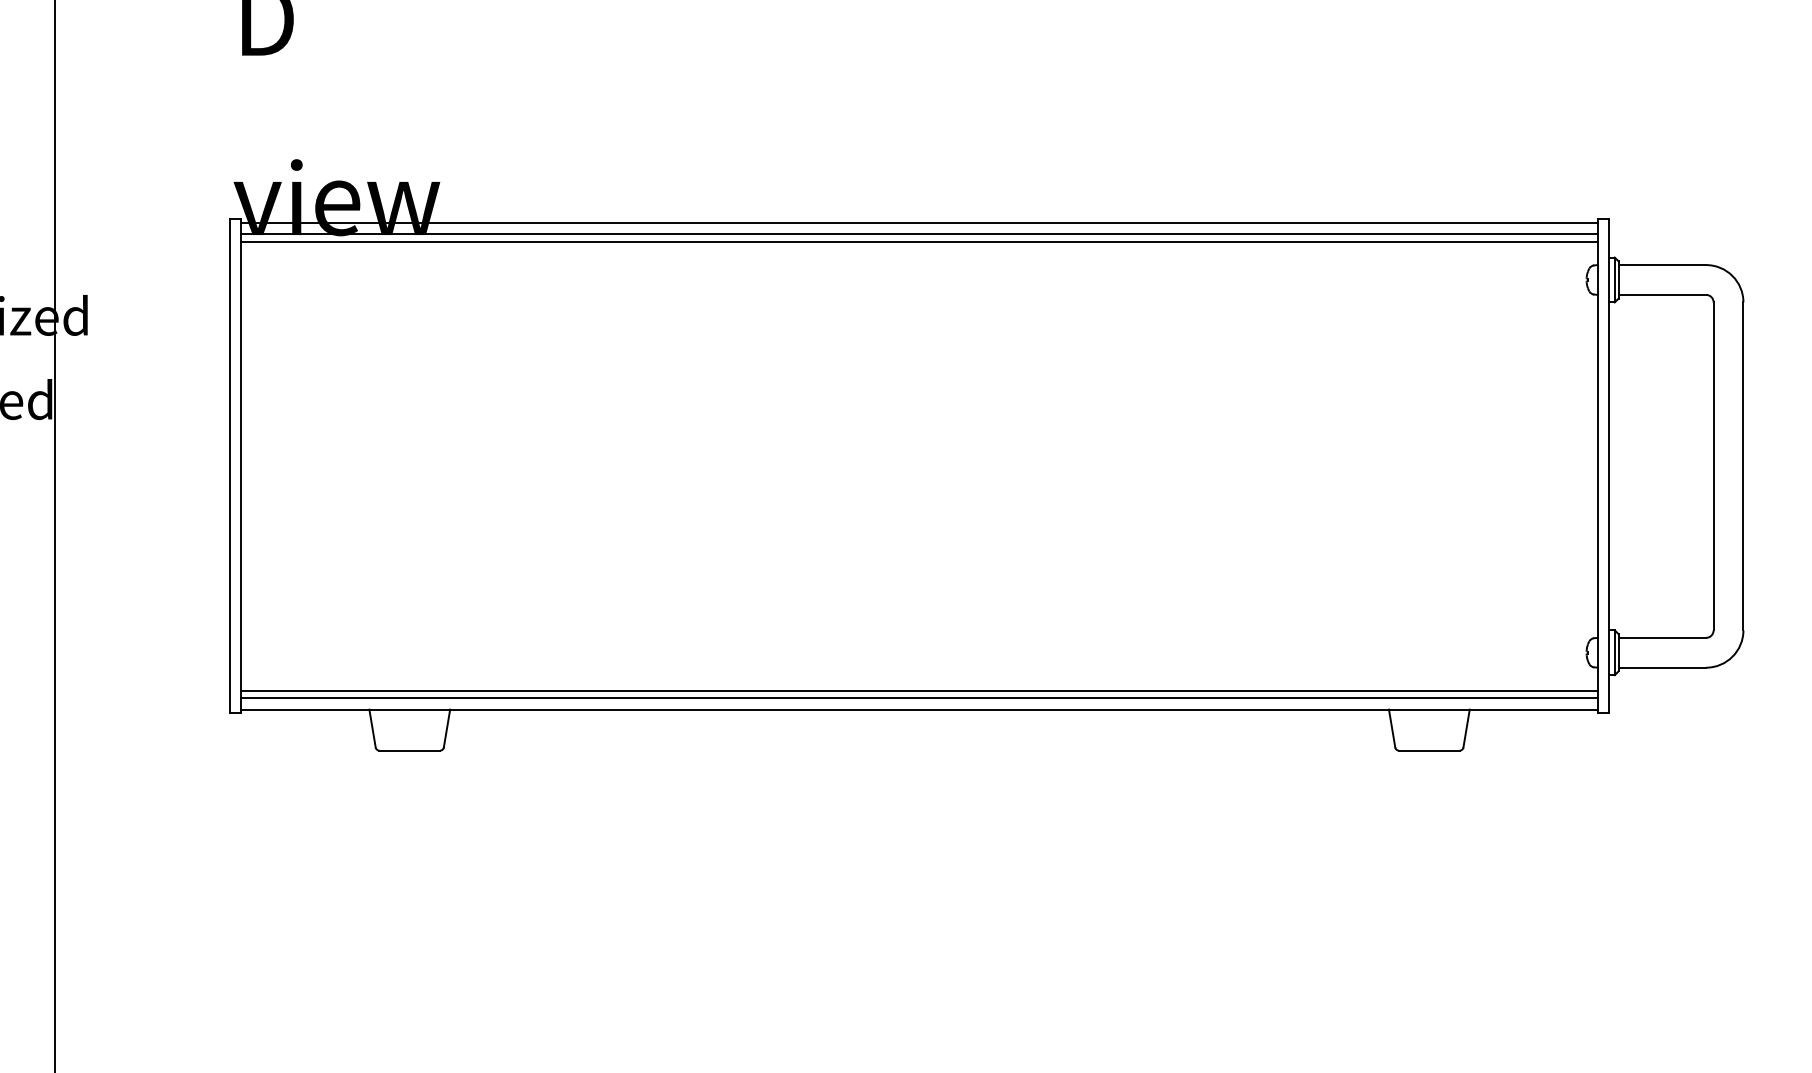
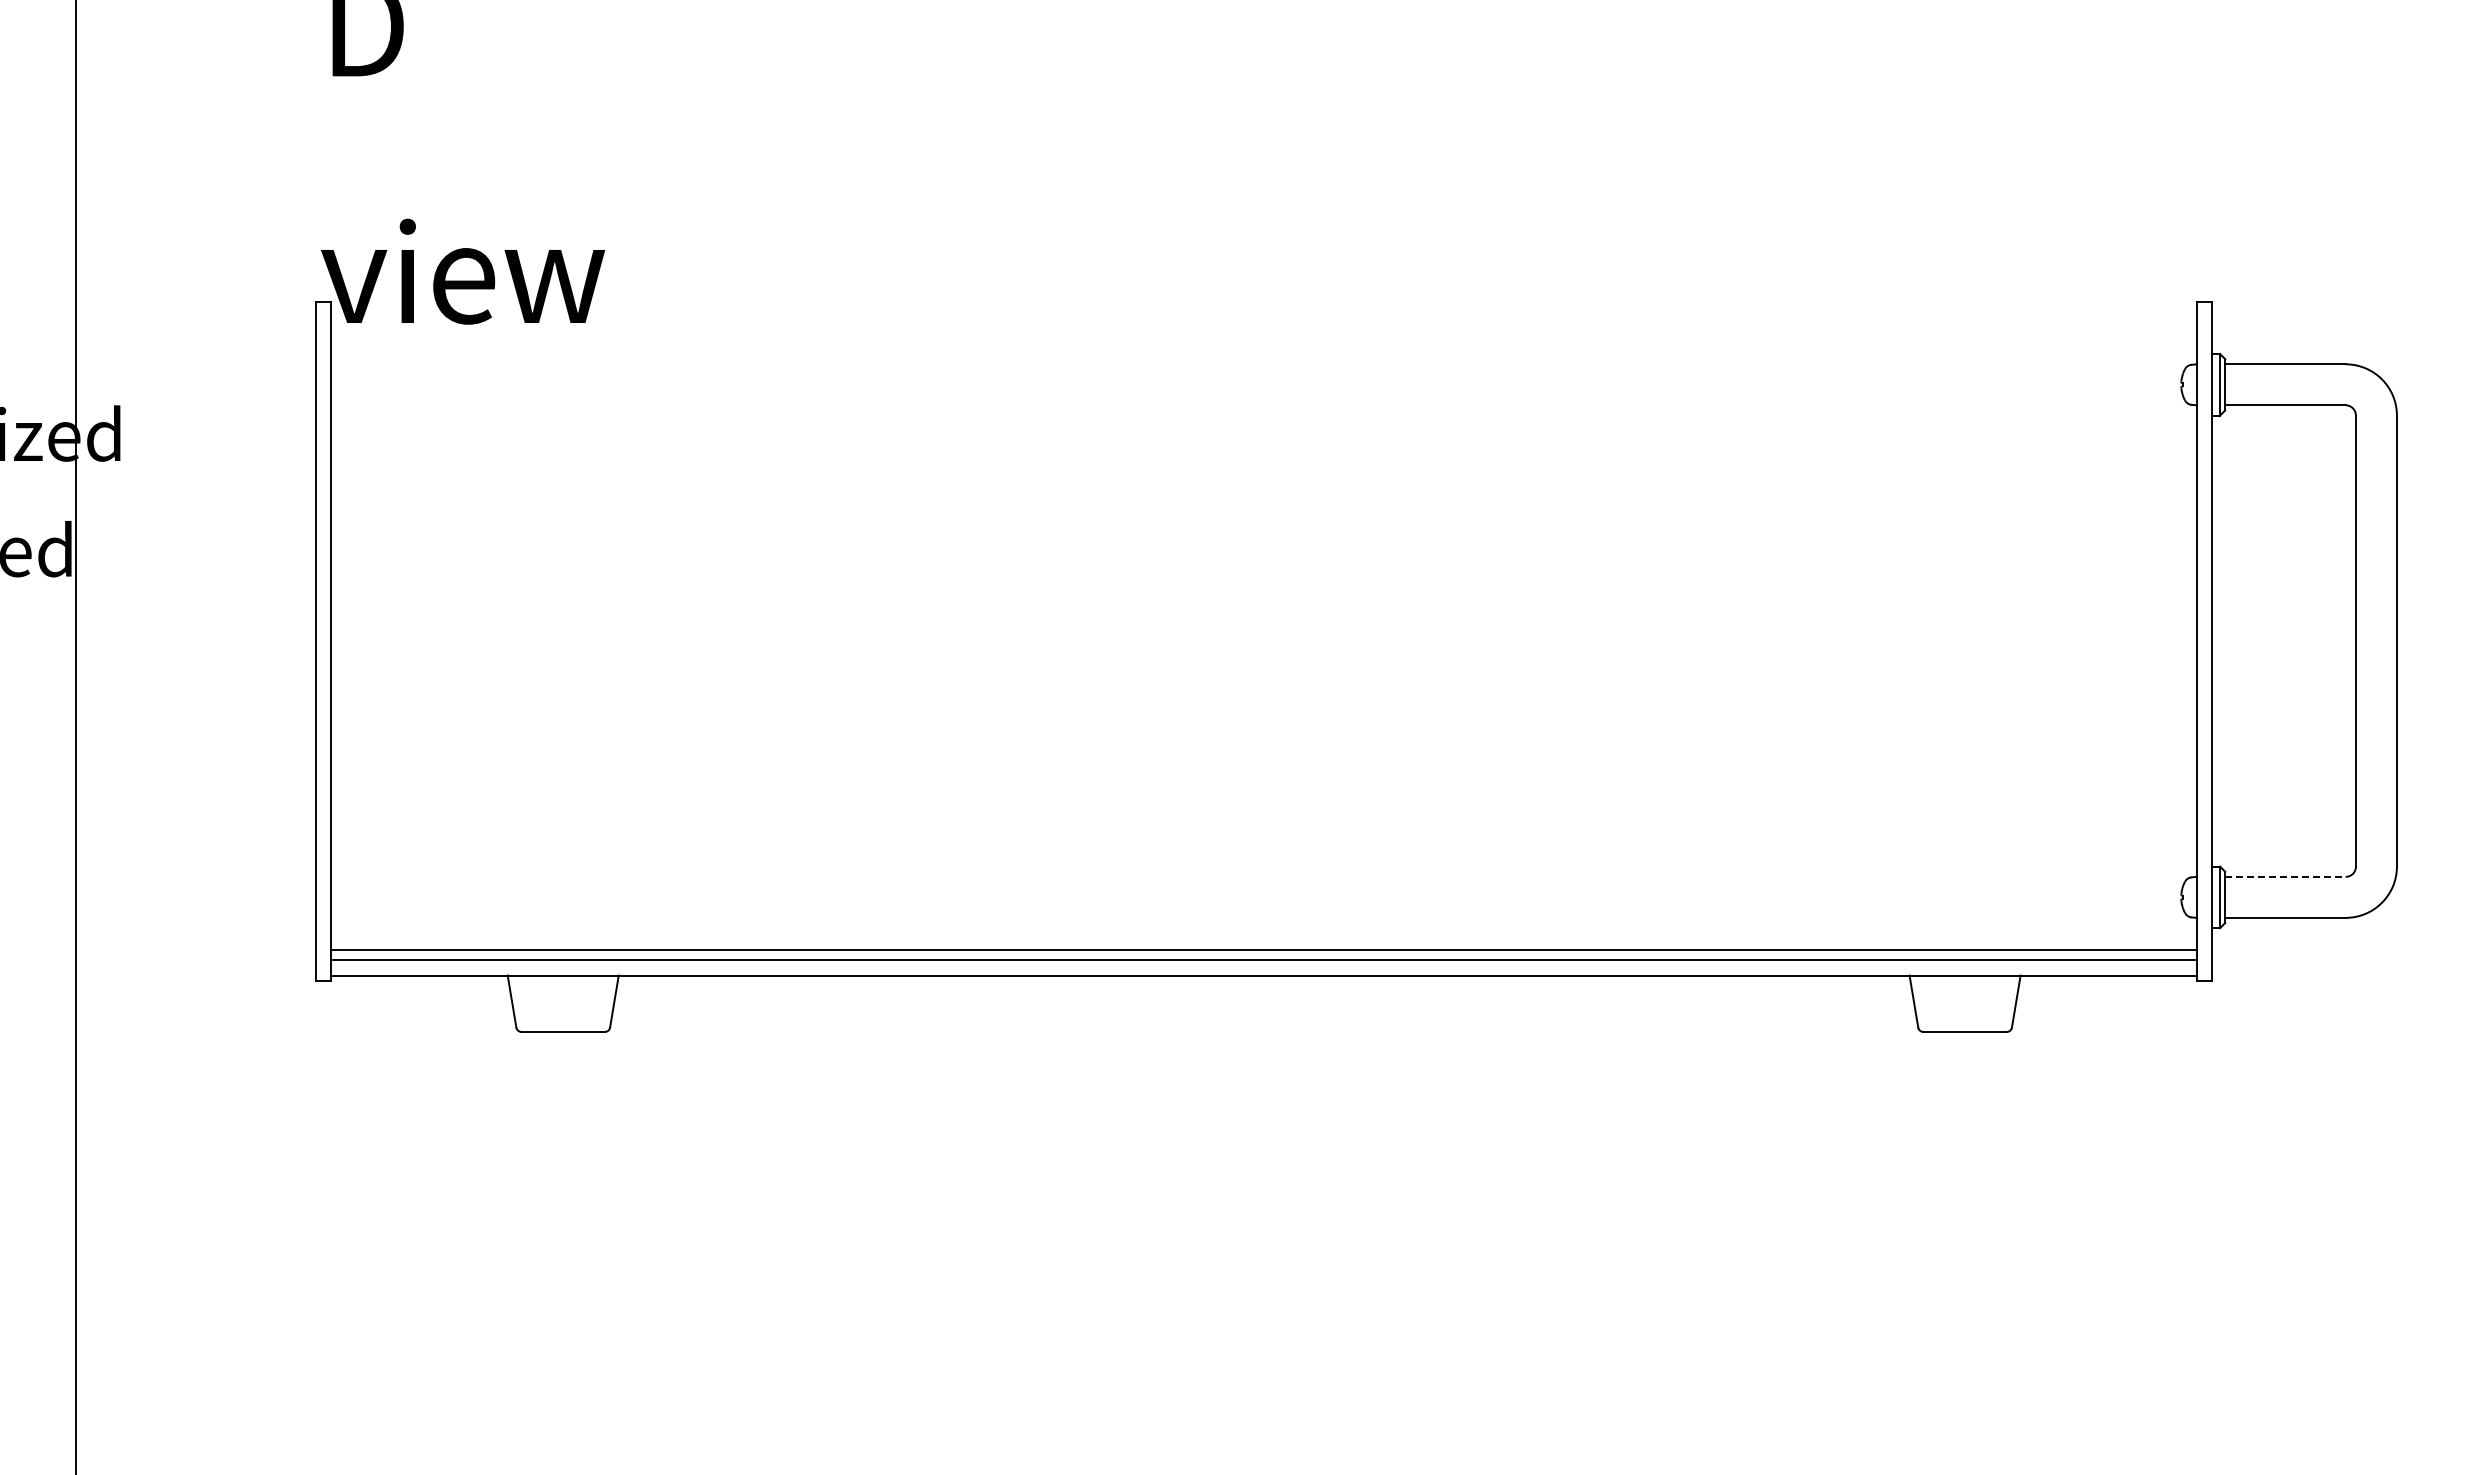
line: (919, 223) -> (1264, 306), removed
line: (919, 234) -> (1264, 322), removed
line: (919, 241) -> (1264, 332), removed
line: (1662, 637) -> (2285, 876), solid -> dashed

